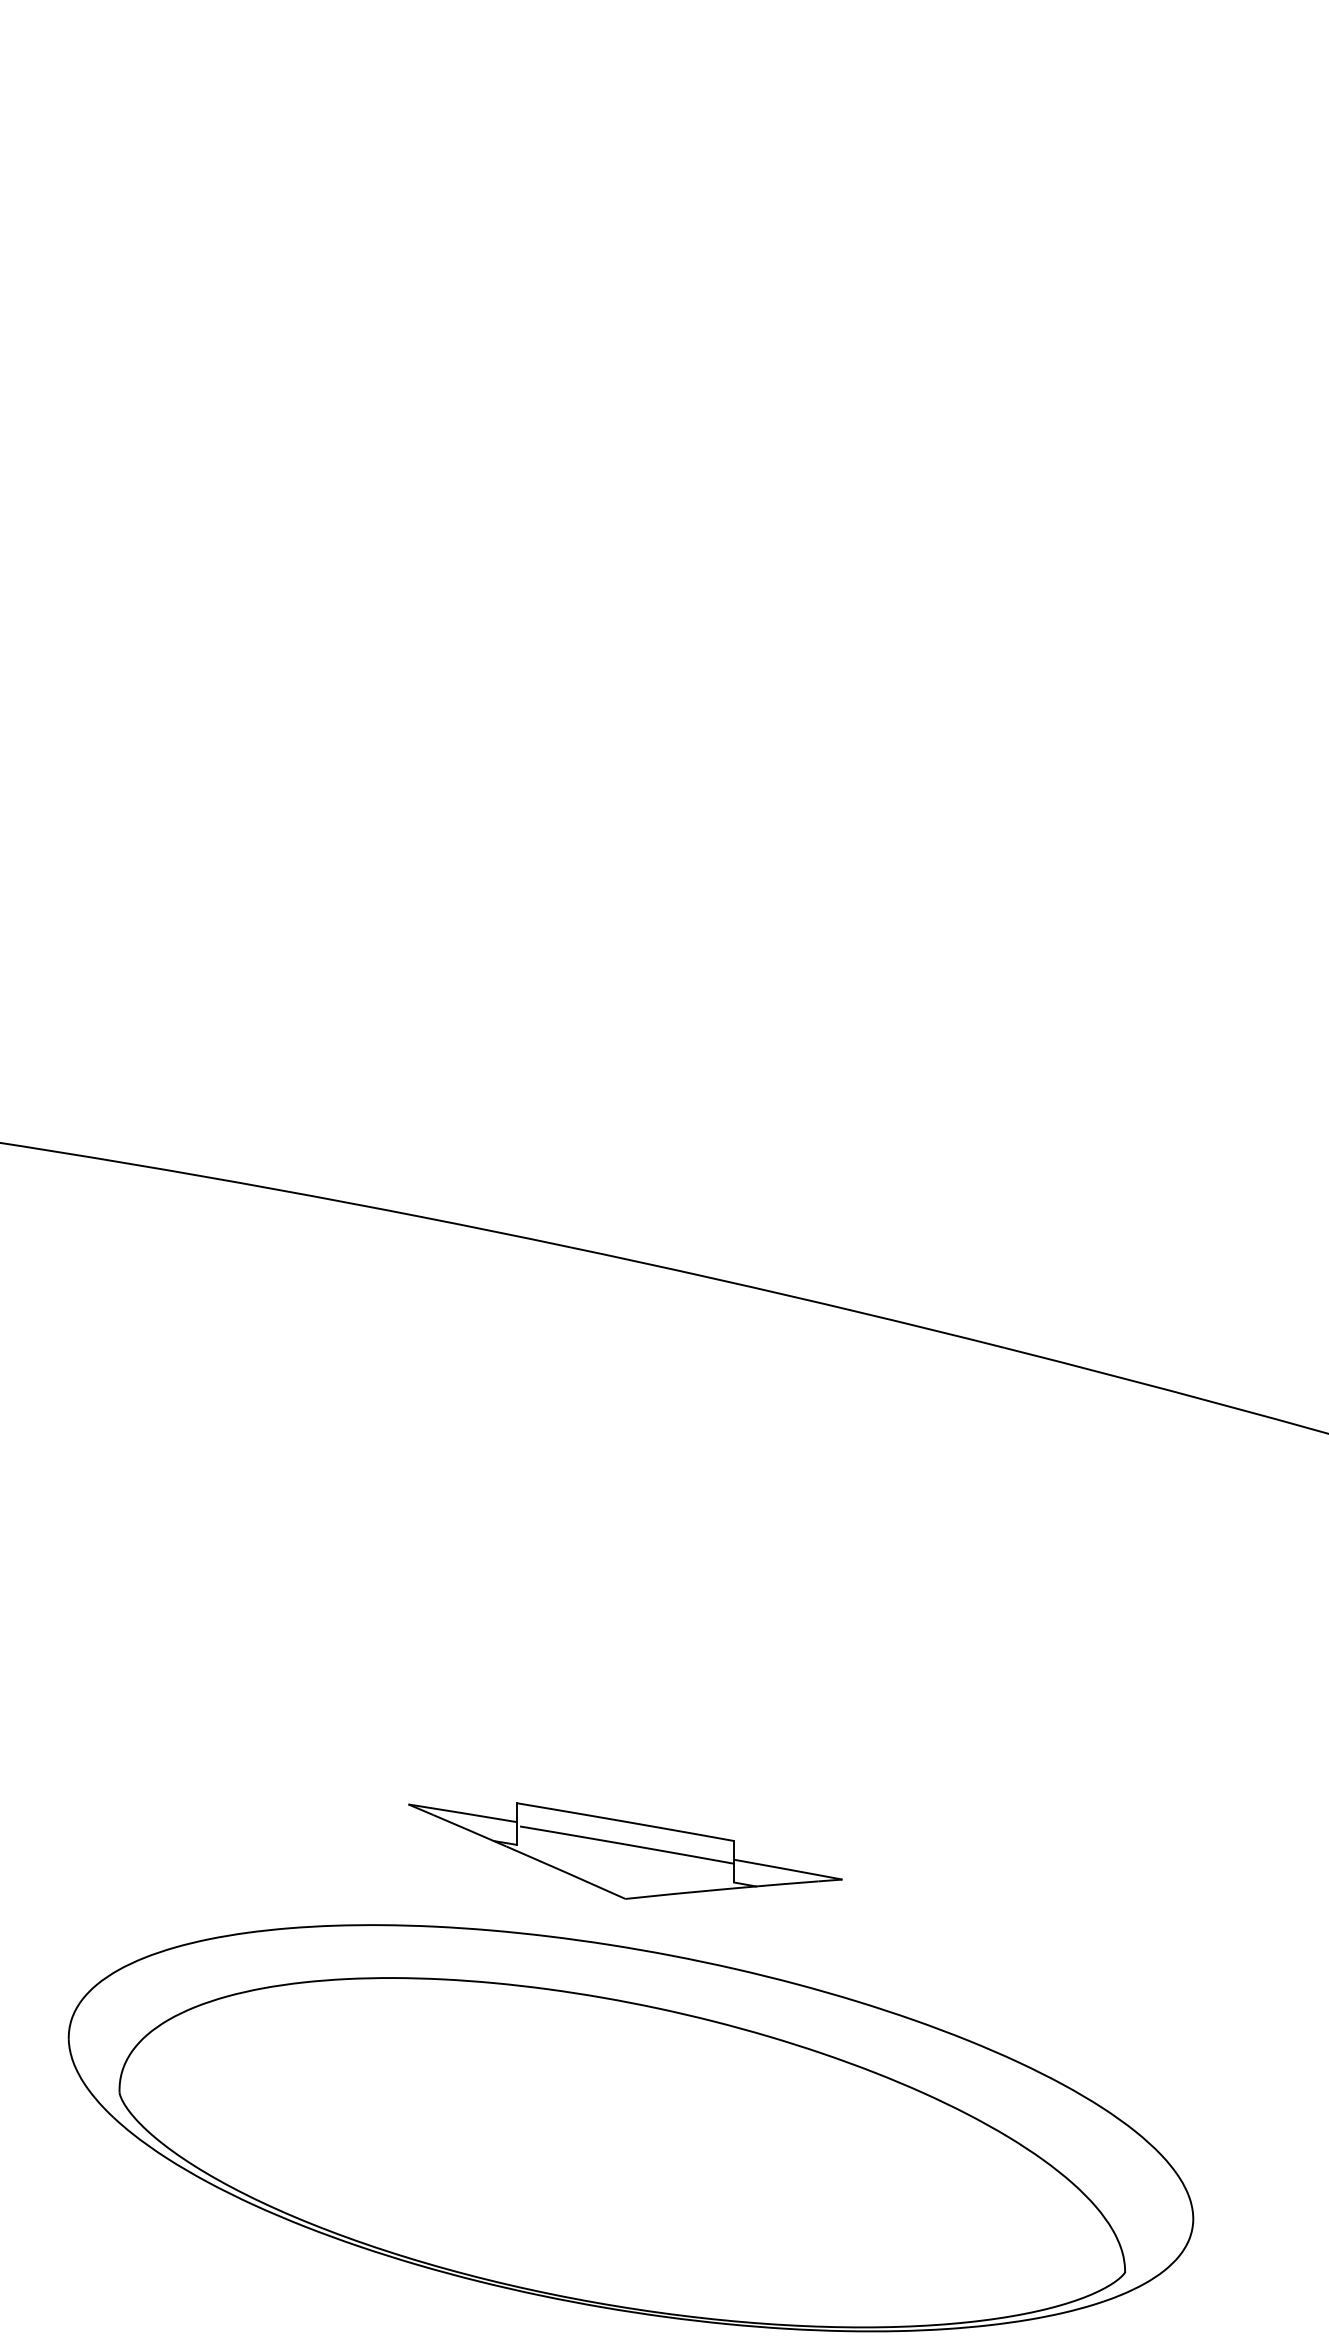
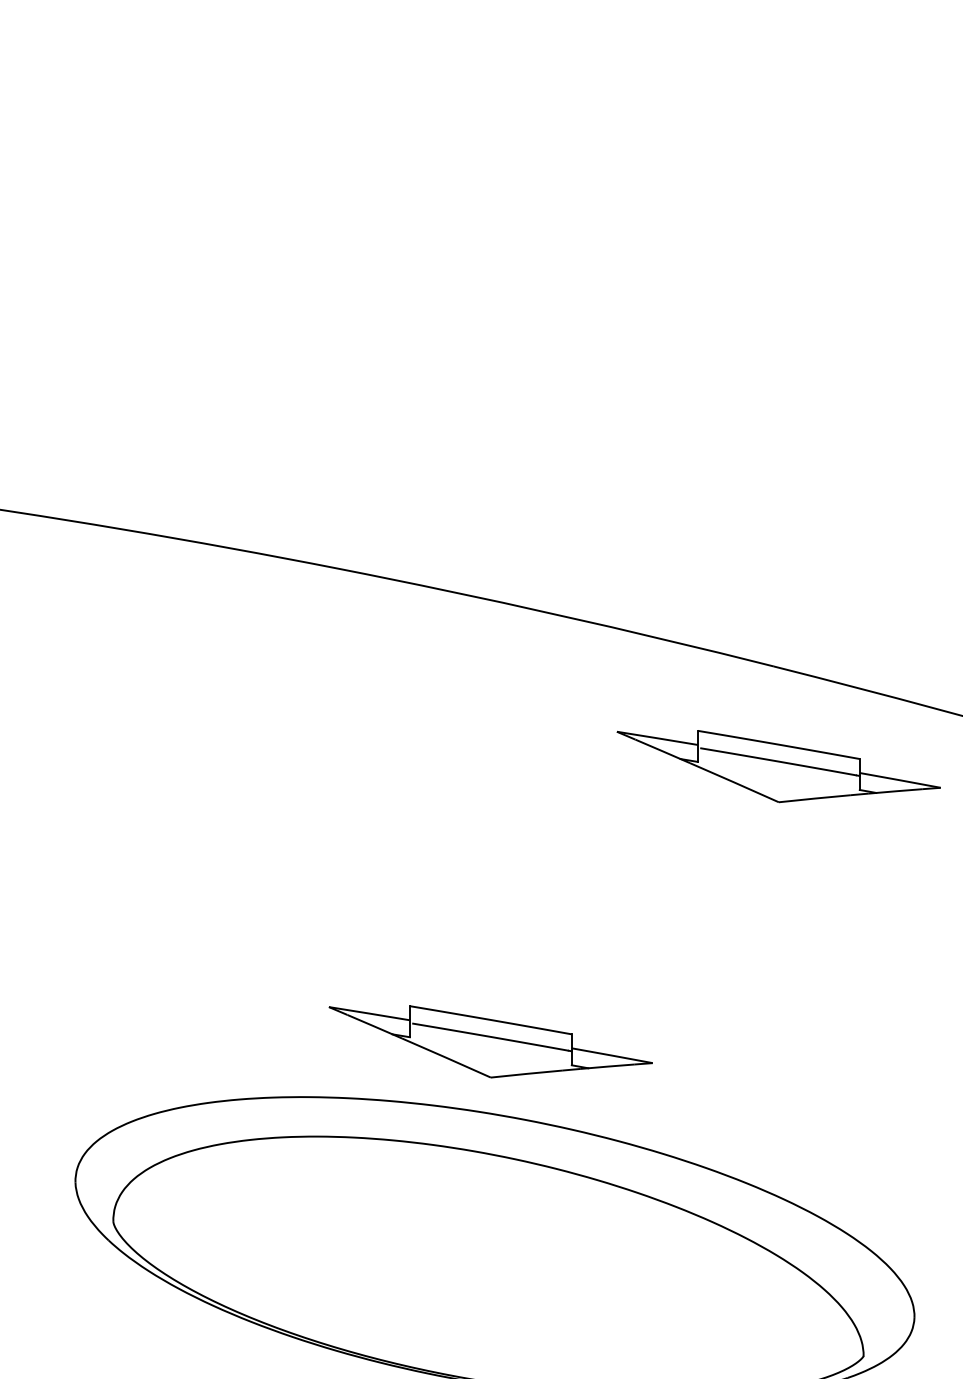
part: (1011, 1481) -> (778, 766), added

